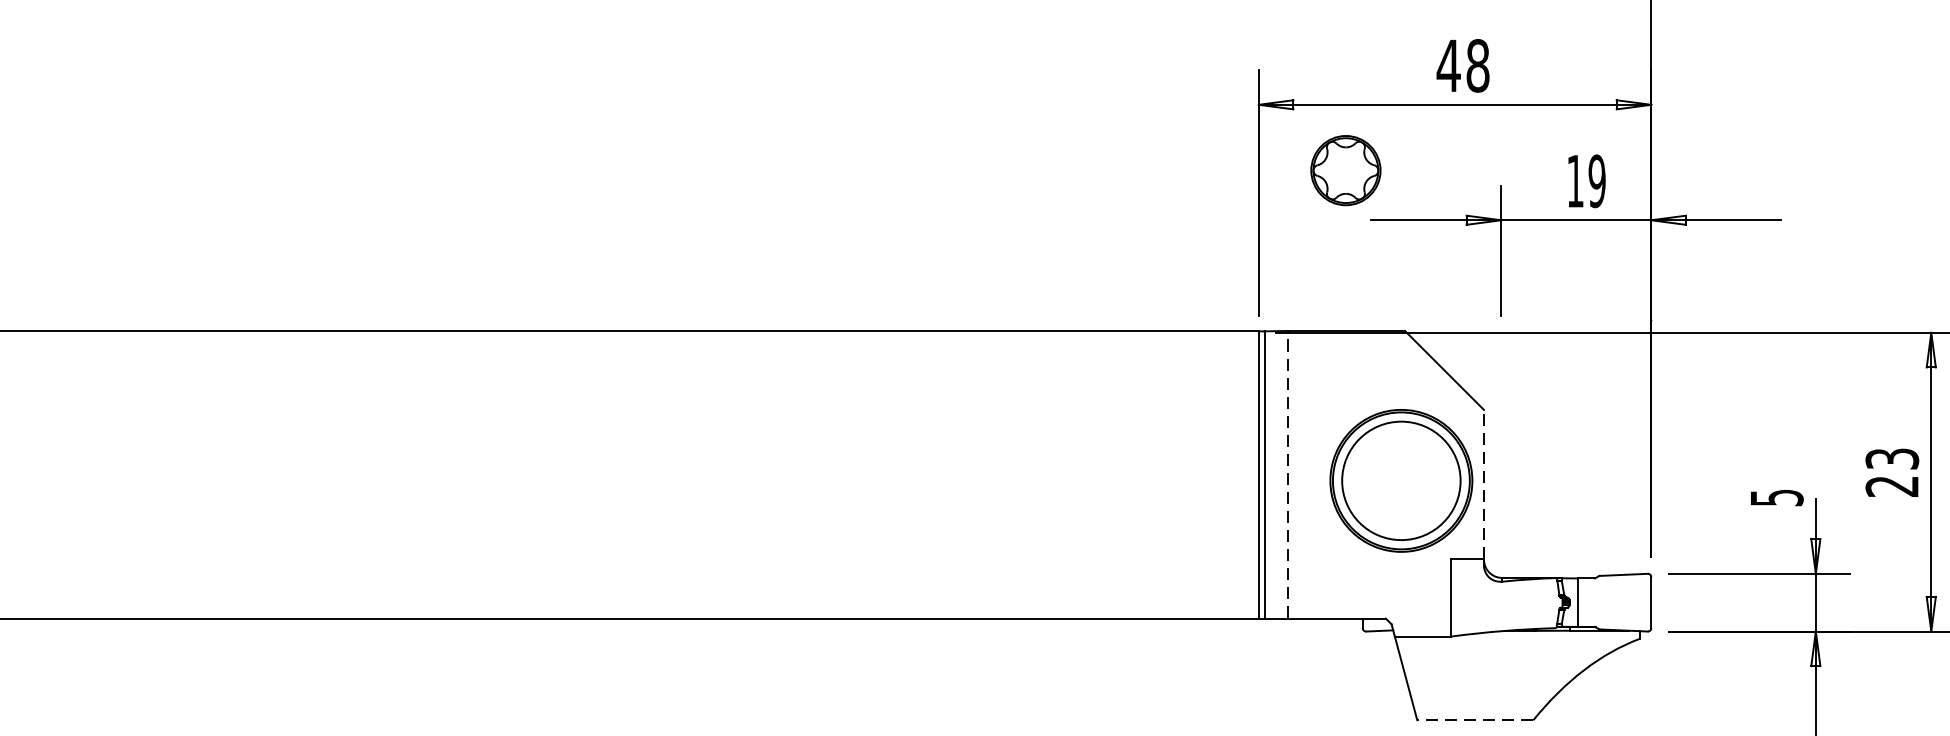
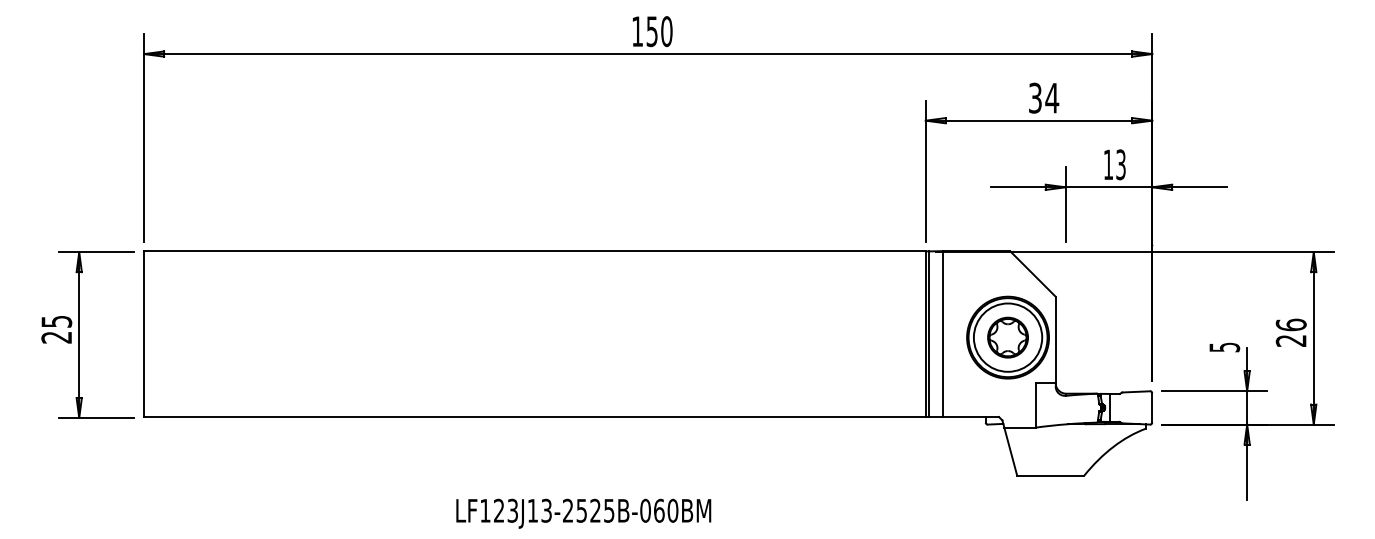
text: (1462, 64) -> (1043, 97), 48 -> 34
part: (1344, 170) -> (1007, 337), moved
text: (1596, 180) -> (1120, 164), 19 -> 13
text: (1890, 458) -> (1290, 324), 23 -> 26
line: (1287, 475) -> (942, 334), dashed -> solid
line: (1483, 484) -> (1055, 339), dashed -> solid
line: (1474, 719) -> (1050, 475), dashed -> solid

